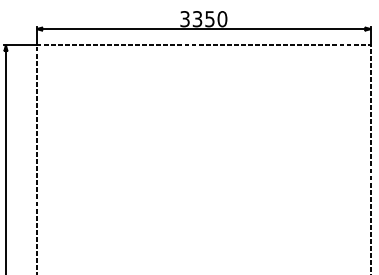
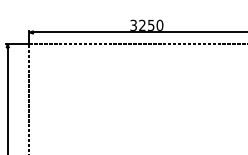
text: (197, 19) -> (142, 25), 3350 -> 3250

